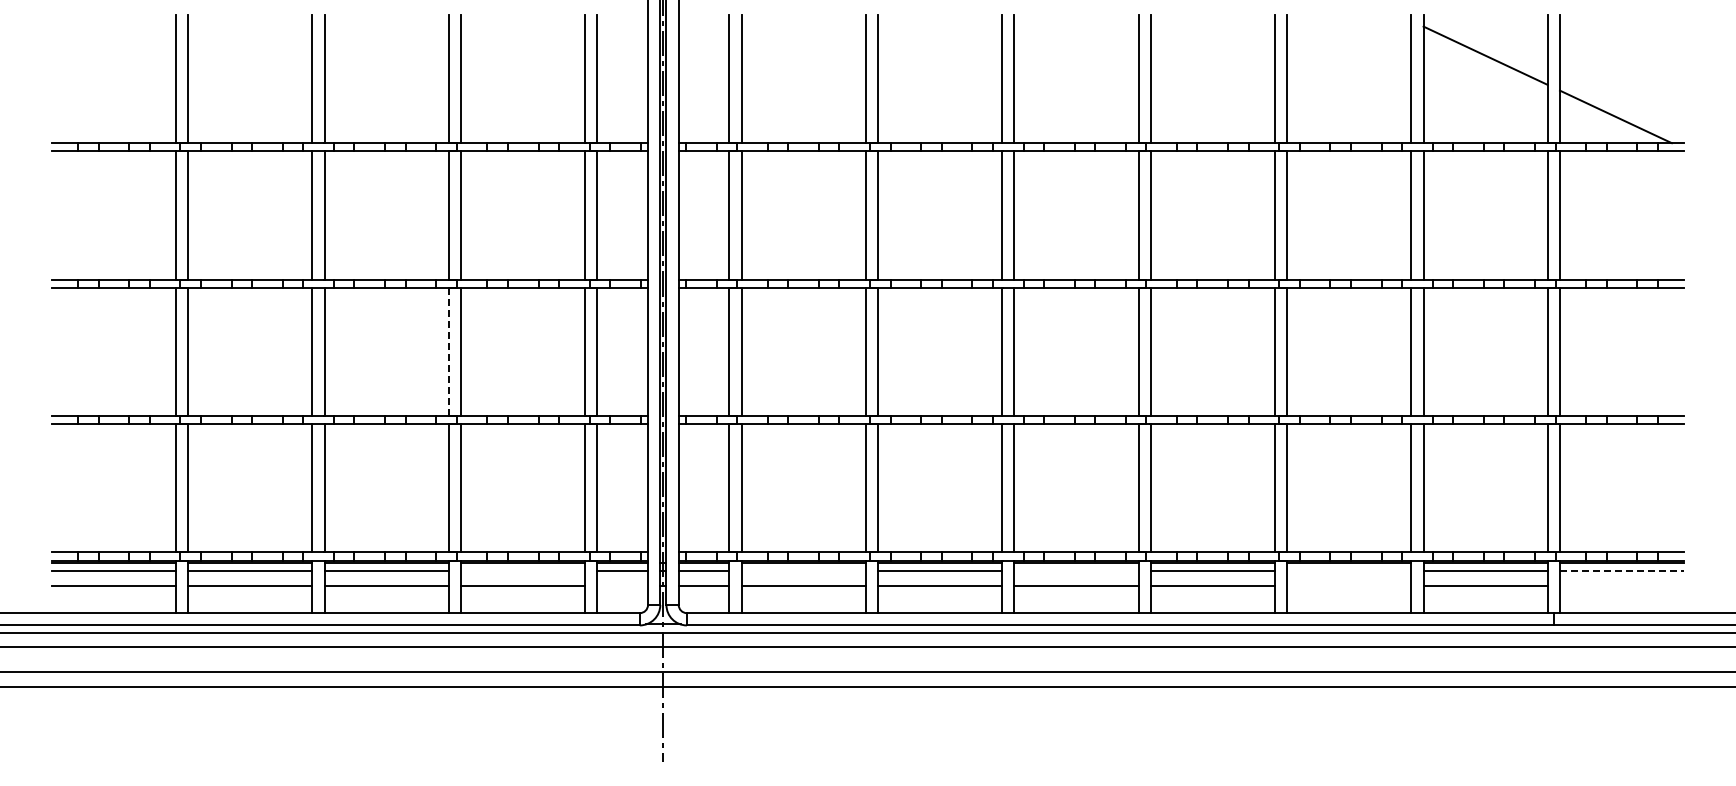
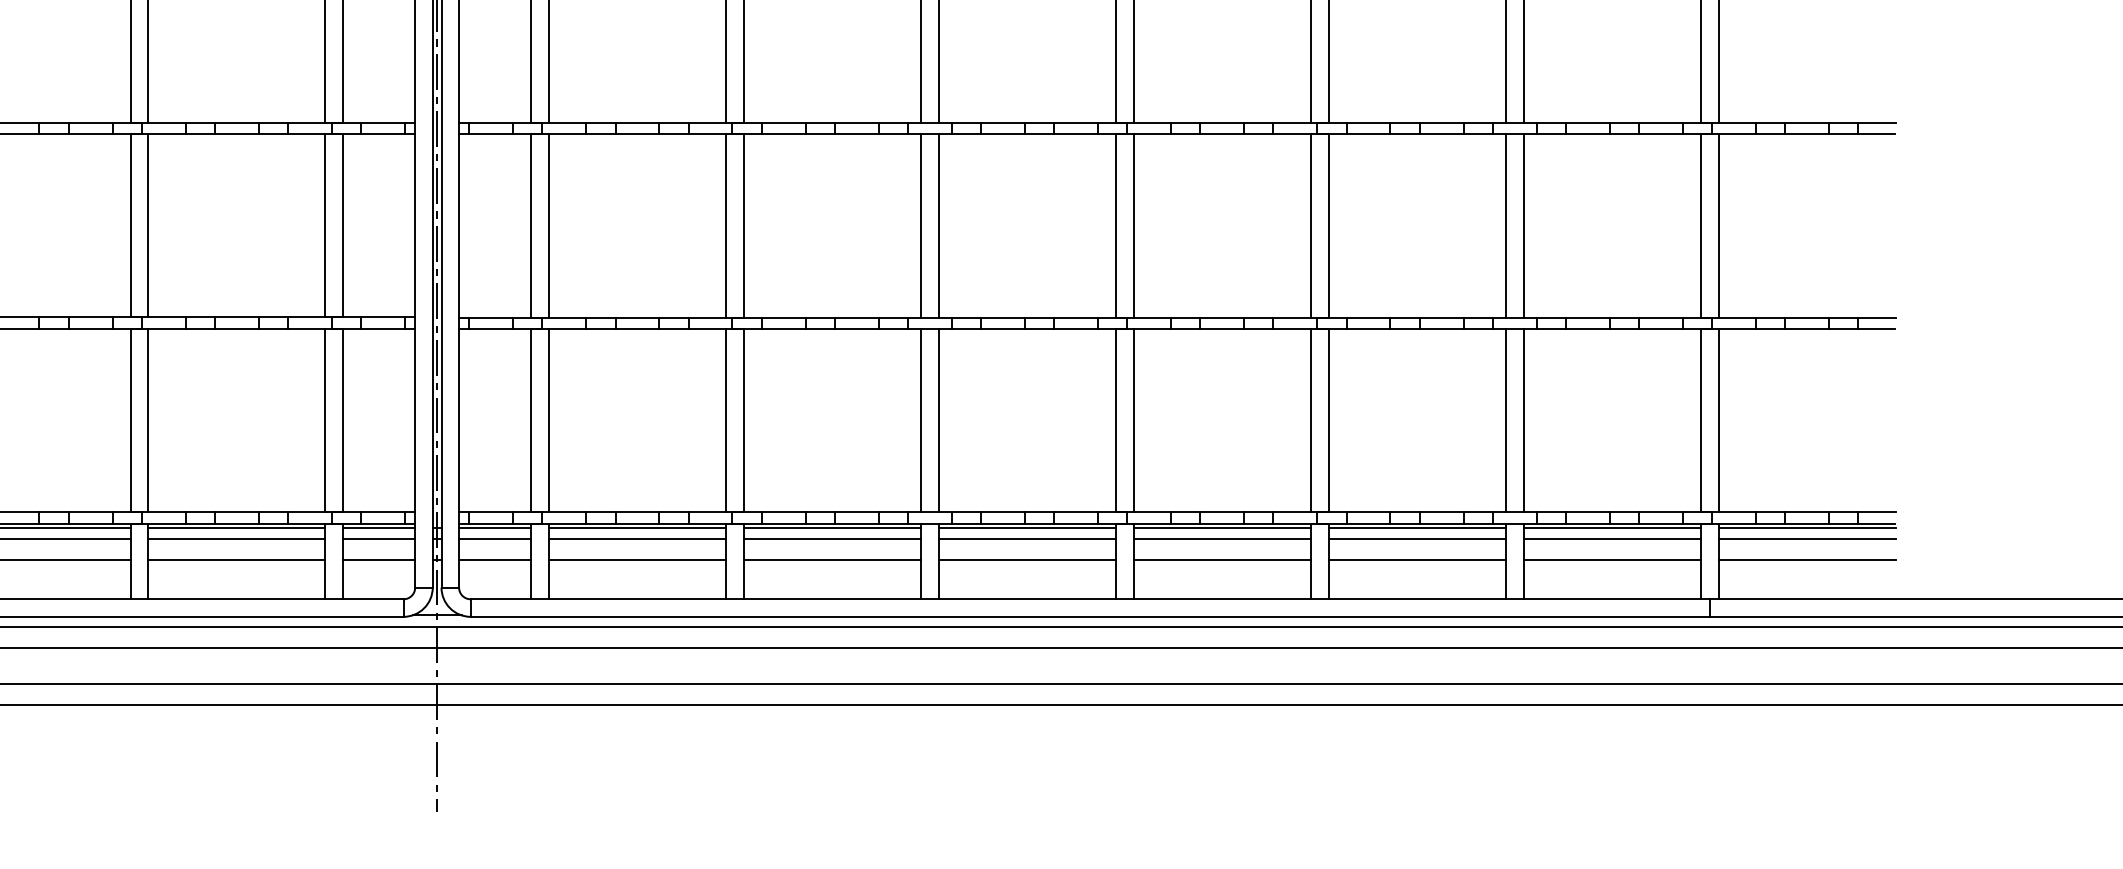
line: (448, 352) -> (130, 226), dashed -> solid
line: (523, 571) -> (237, 539), added
line: (803, 571) -> (637, 539), added
line: (1076, 571) -> (1027, 539), added
line: (1349, 571) -> (1417, 539), added
line: (1622, 571) -> (1807, 539), dashed -> solid
line: (622, 585) -> (378, 559), added
line: (1349, 585) -> (1417, 559), added
line: (1621, 585) -> (1806, 559), added

